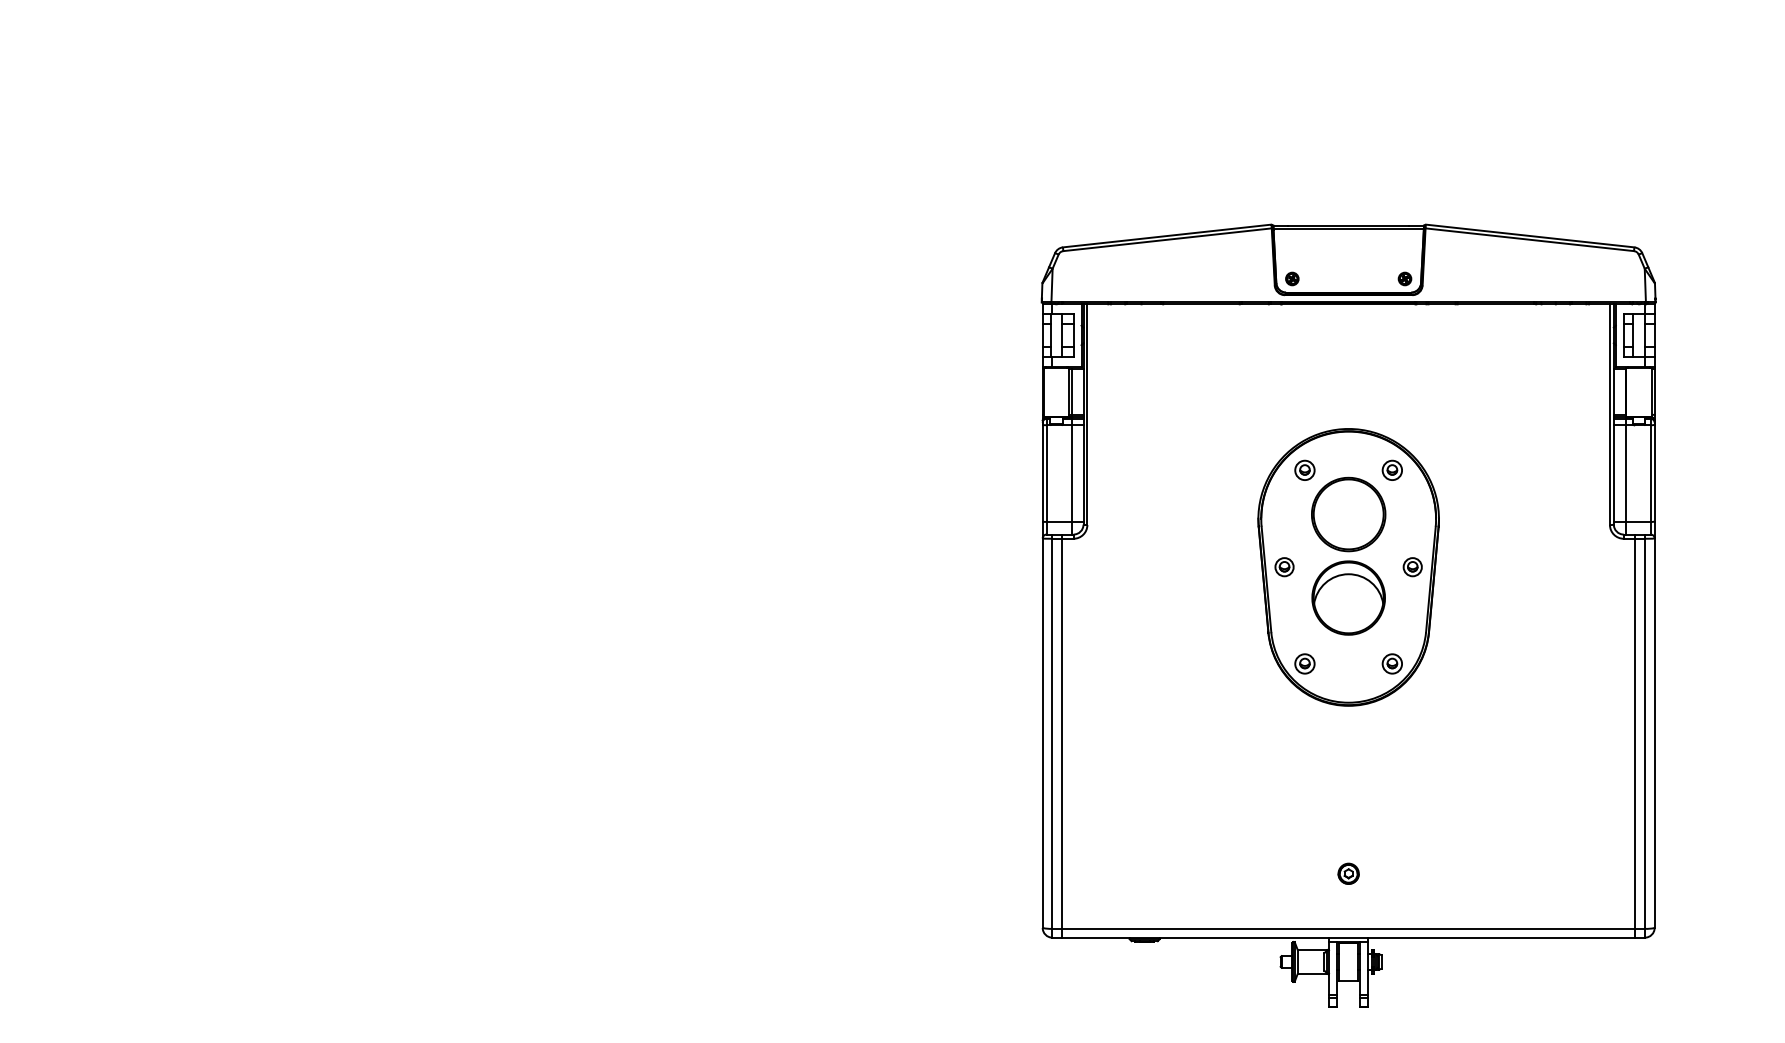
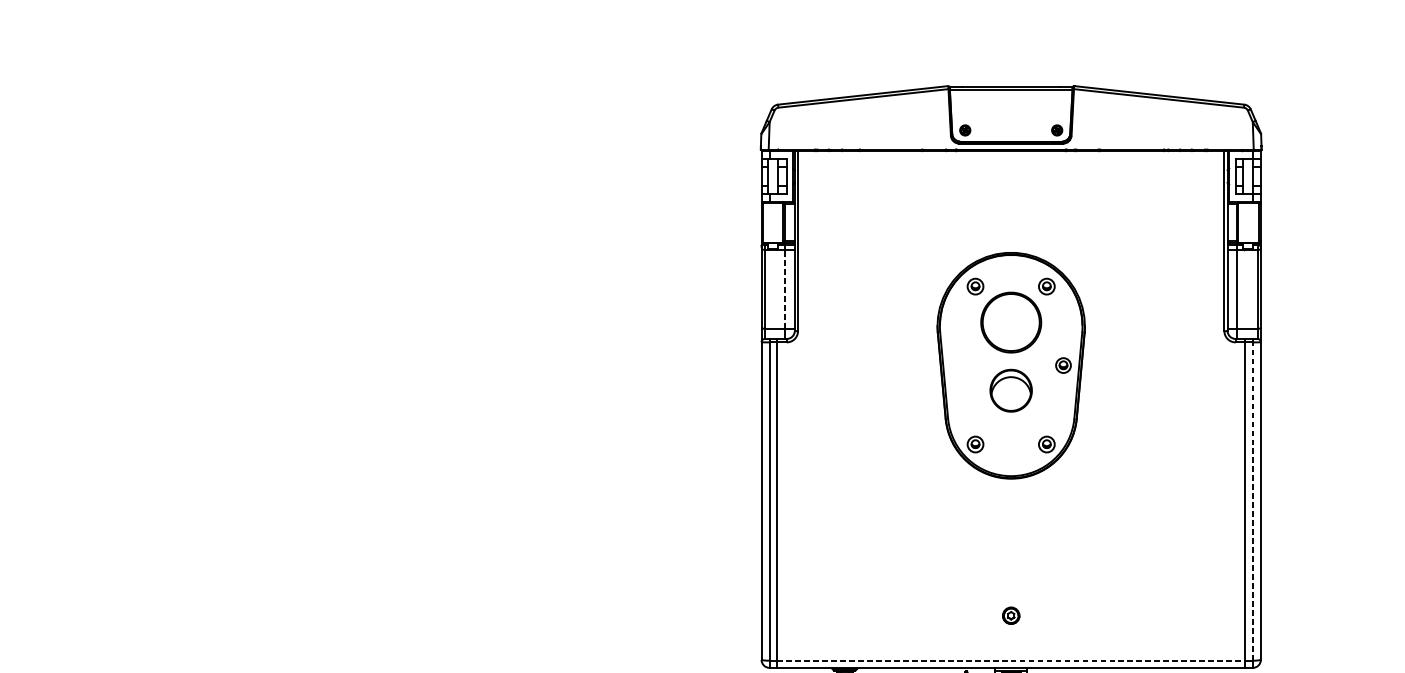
line: (1071, 473) -> (785, 289), solid -> dashed
part: (1284, 567) -> (958, 365), removed
part: (1348, 597) -> (1011, 390), size x0.7
line: (1644, 733) -> (1252, 501), solid -> dashed
line: (1348, 928) -> (1011, 660), solid -> dashed

